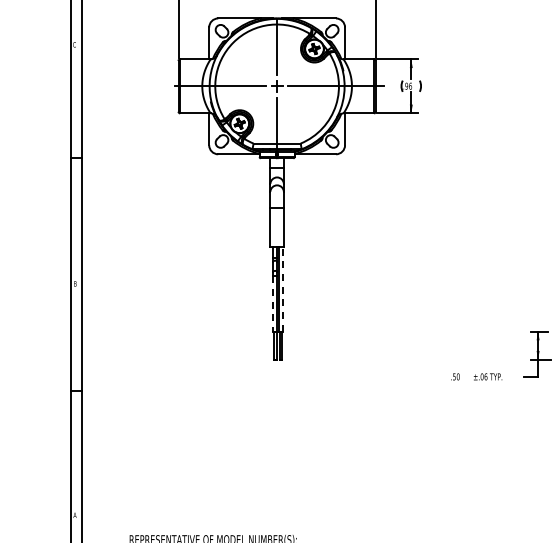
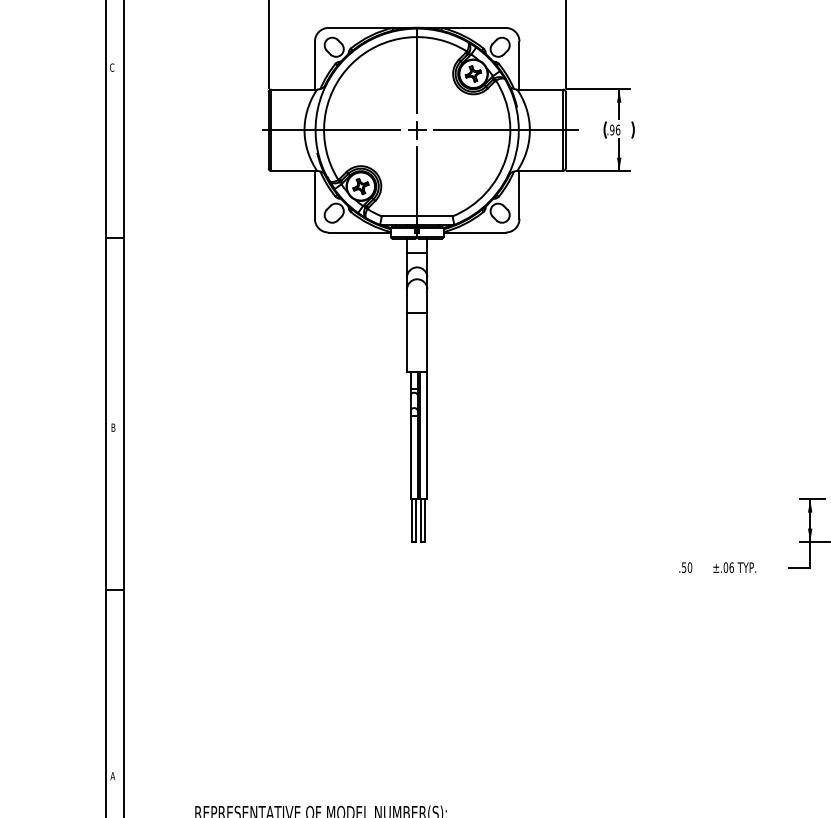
line: (283, 288) -> (426, 434), dashed -> solid
line: (272, 304) -> (410, 458), dashed -> solid

